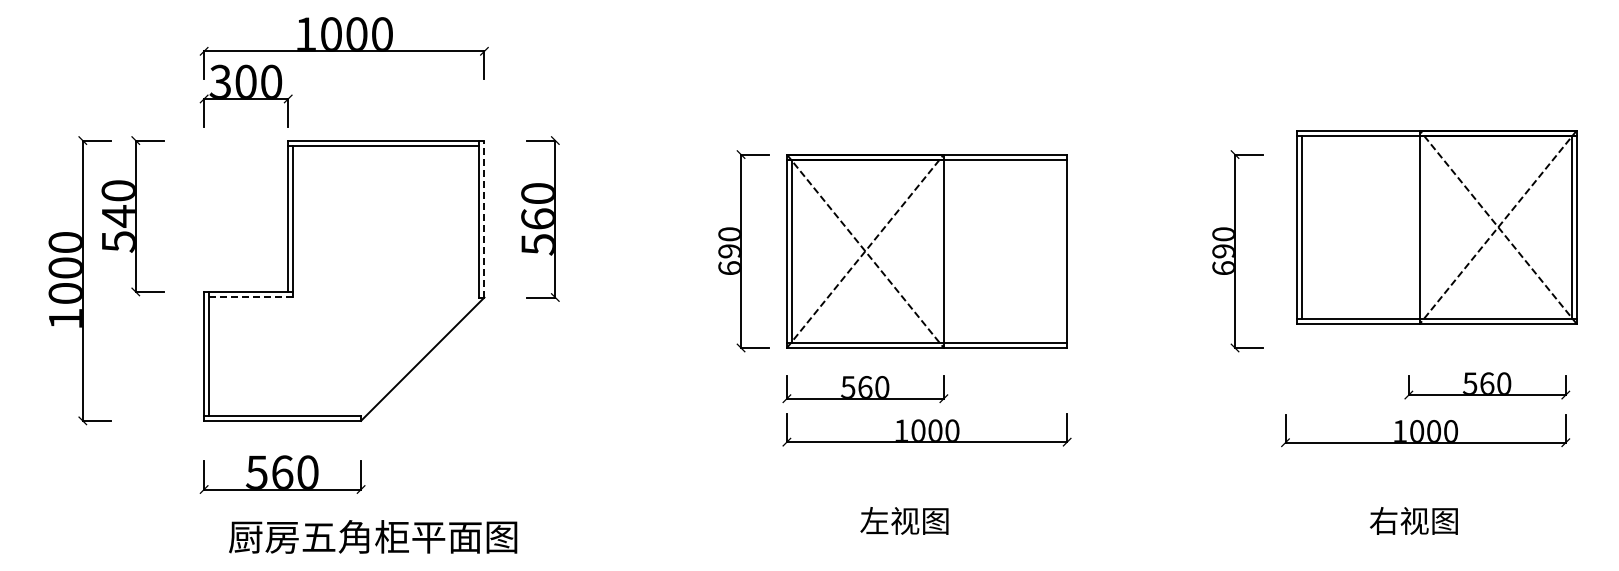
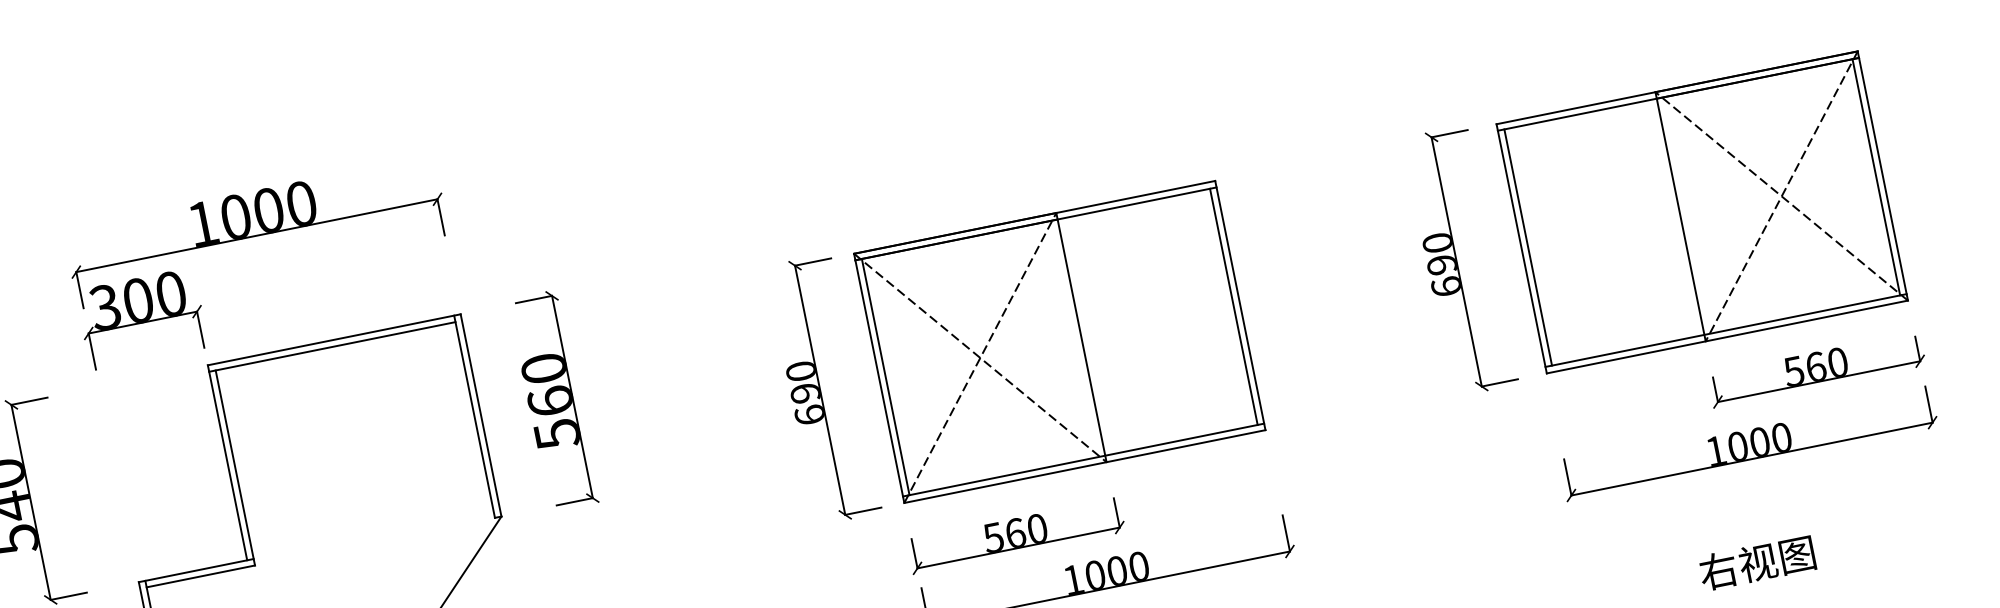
line: (484, 218) -> (481, 414), dashed -> solid
part: (1436, 227) -> (1702, 212), moved
line: (1062, 250) -> (1234, 305), added
line: (251, 296) -> (201, 575), dashed -> solid

